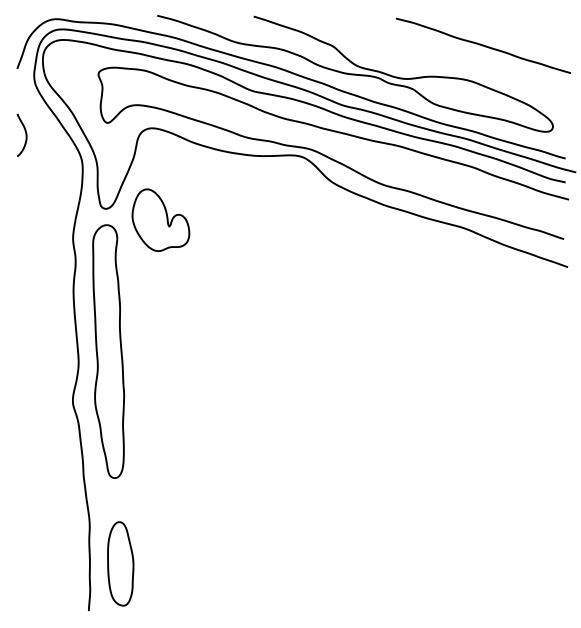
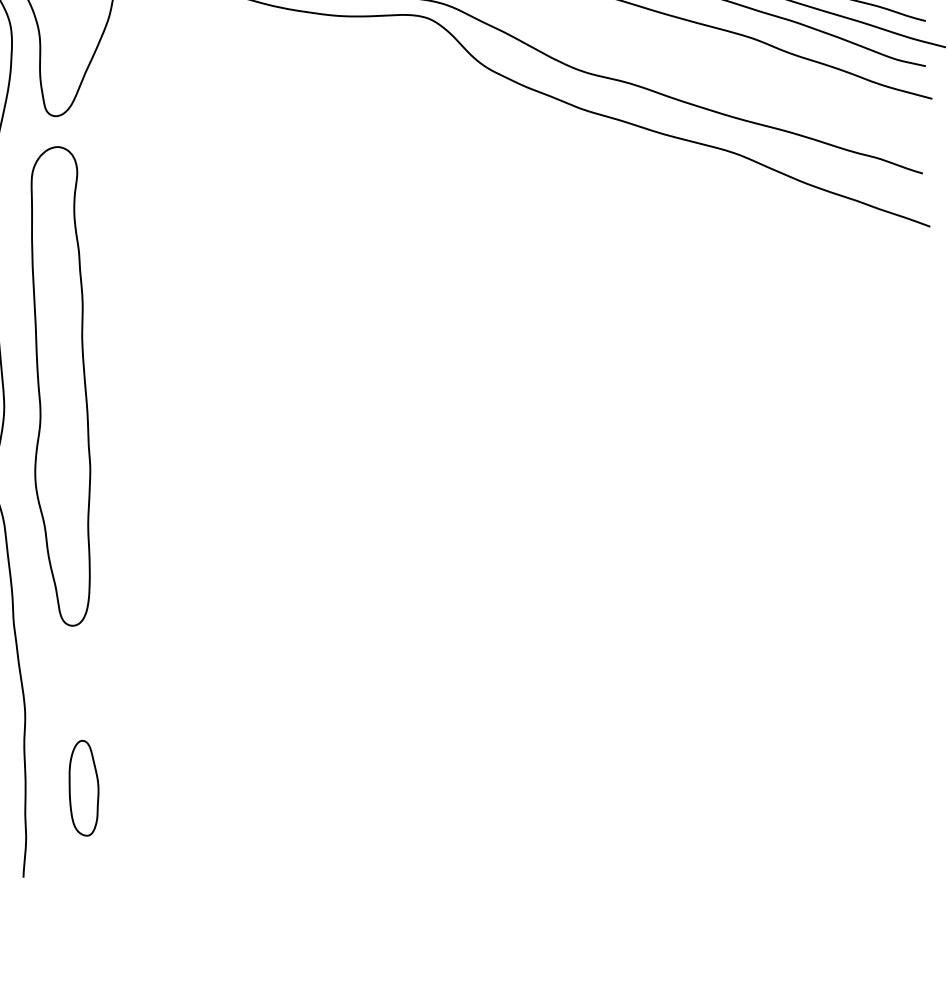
part: (160, 219) -> (159, 136), removed
part: (120, 563) -> (83, 787), size x0.6

